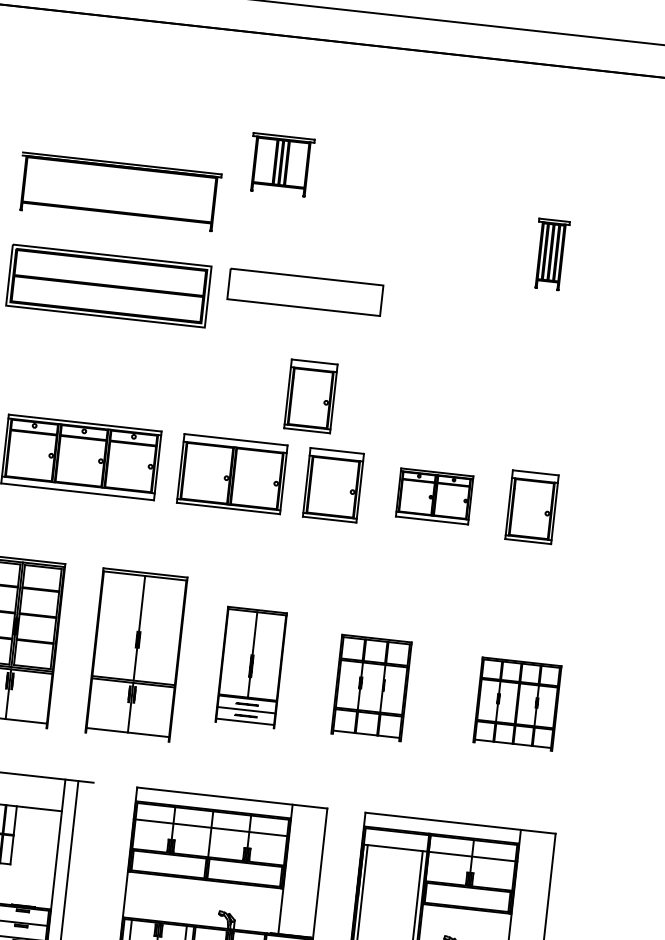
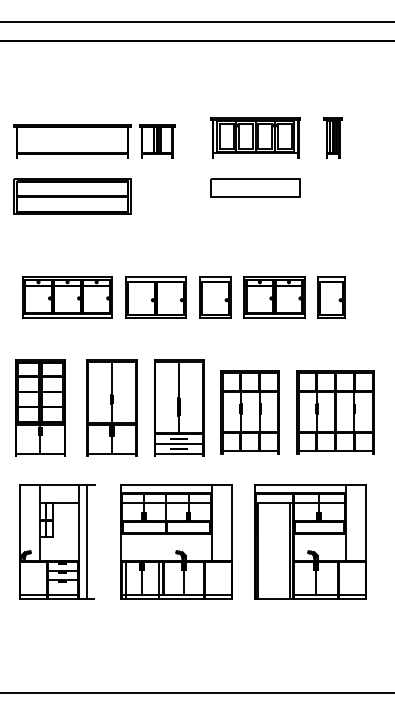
part: (281, 164) -> (157, 141), moved
part: (432, 219) -> (255, 137), added
part: (549, 253) -> (332, 137), moved
part: (305, 292) -> (255, 187), moved
part: (310, 396) -> (196, 247), removed
part: (434, 496) -> (274, 297), size x1.43
part: (251, 666) -> (179, 407), size x1.43
part: (370, 688) -> (249, 412), size x1.43
part: (517, 704) -> (335, 412), size x1.67

